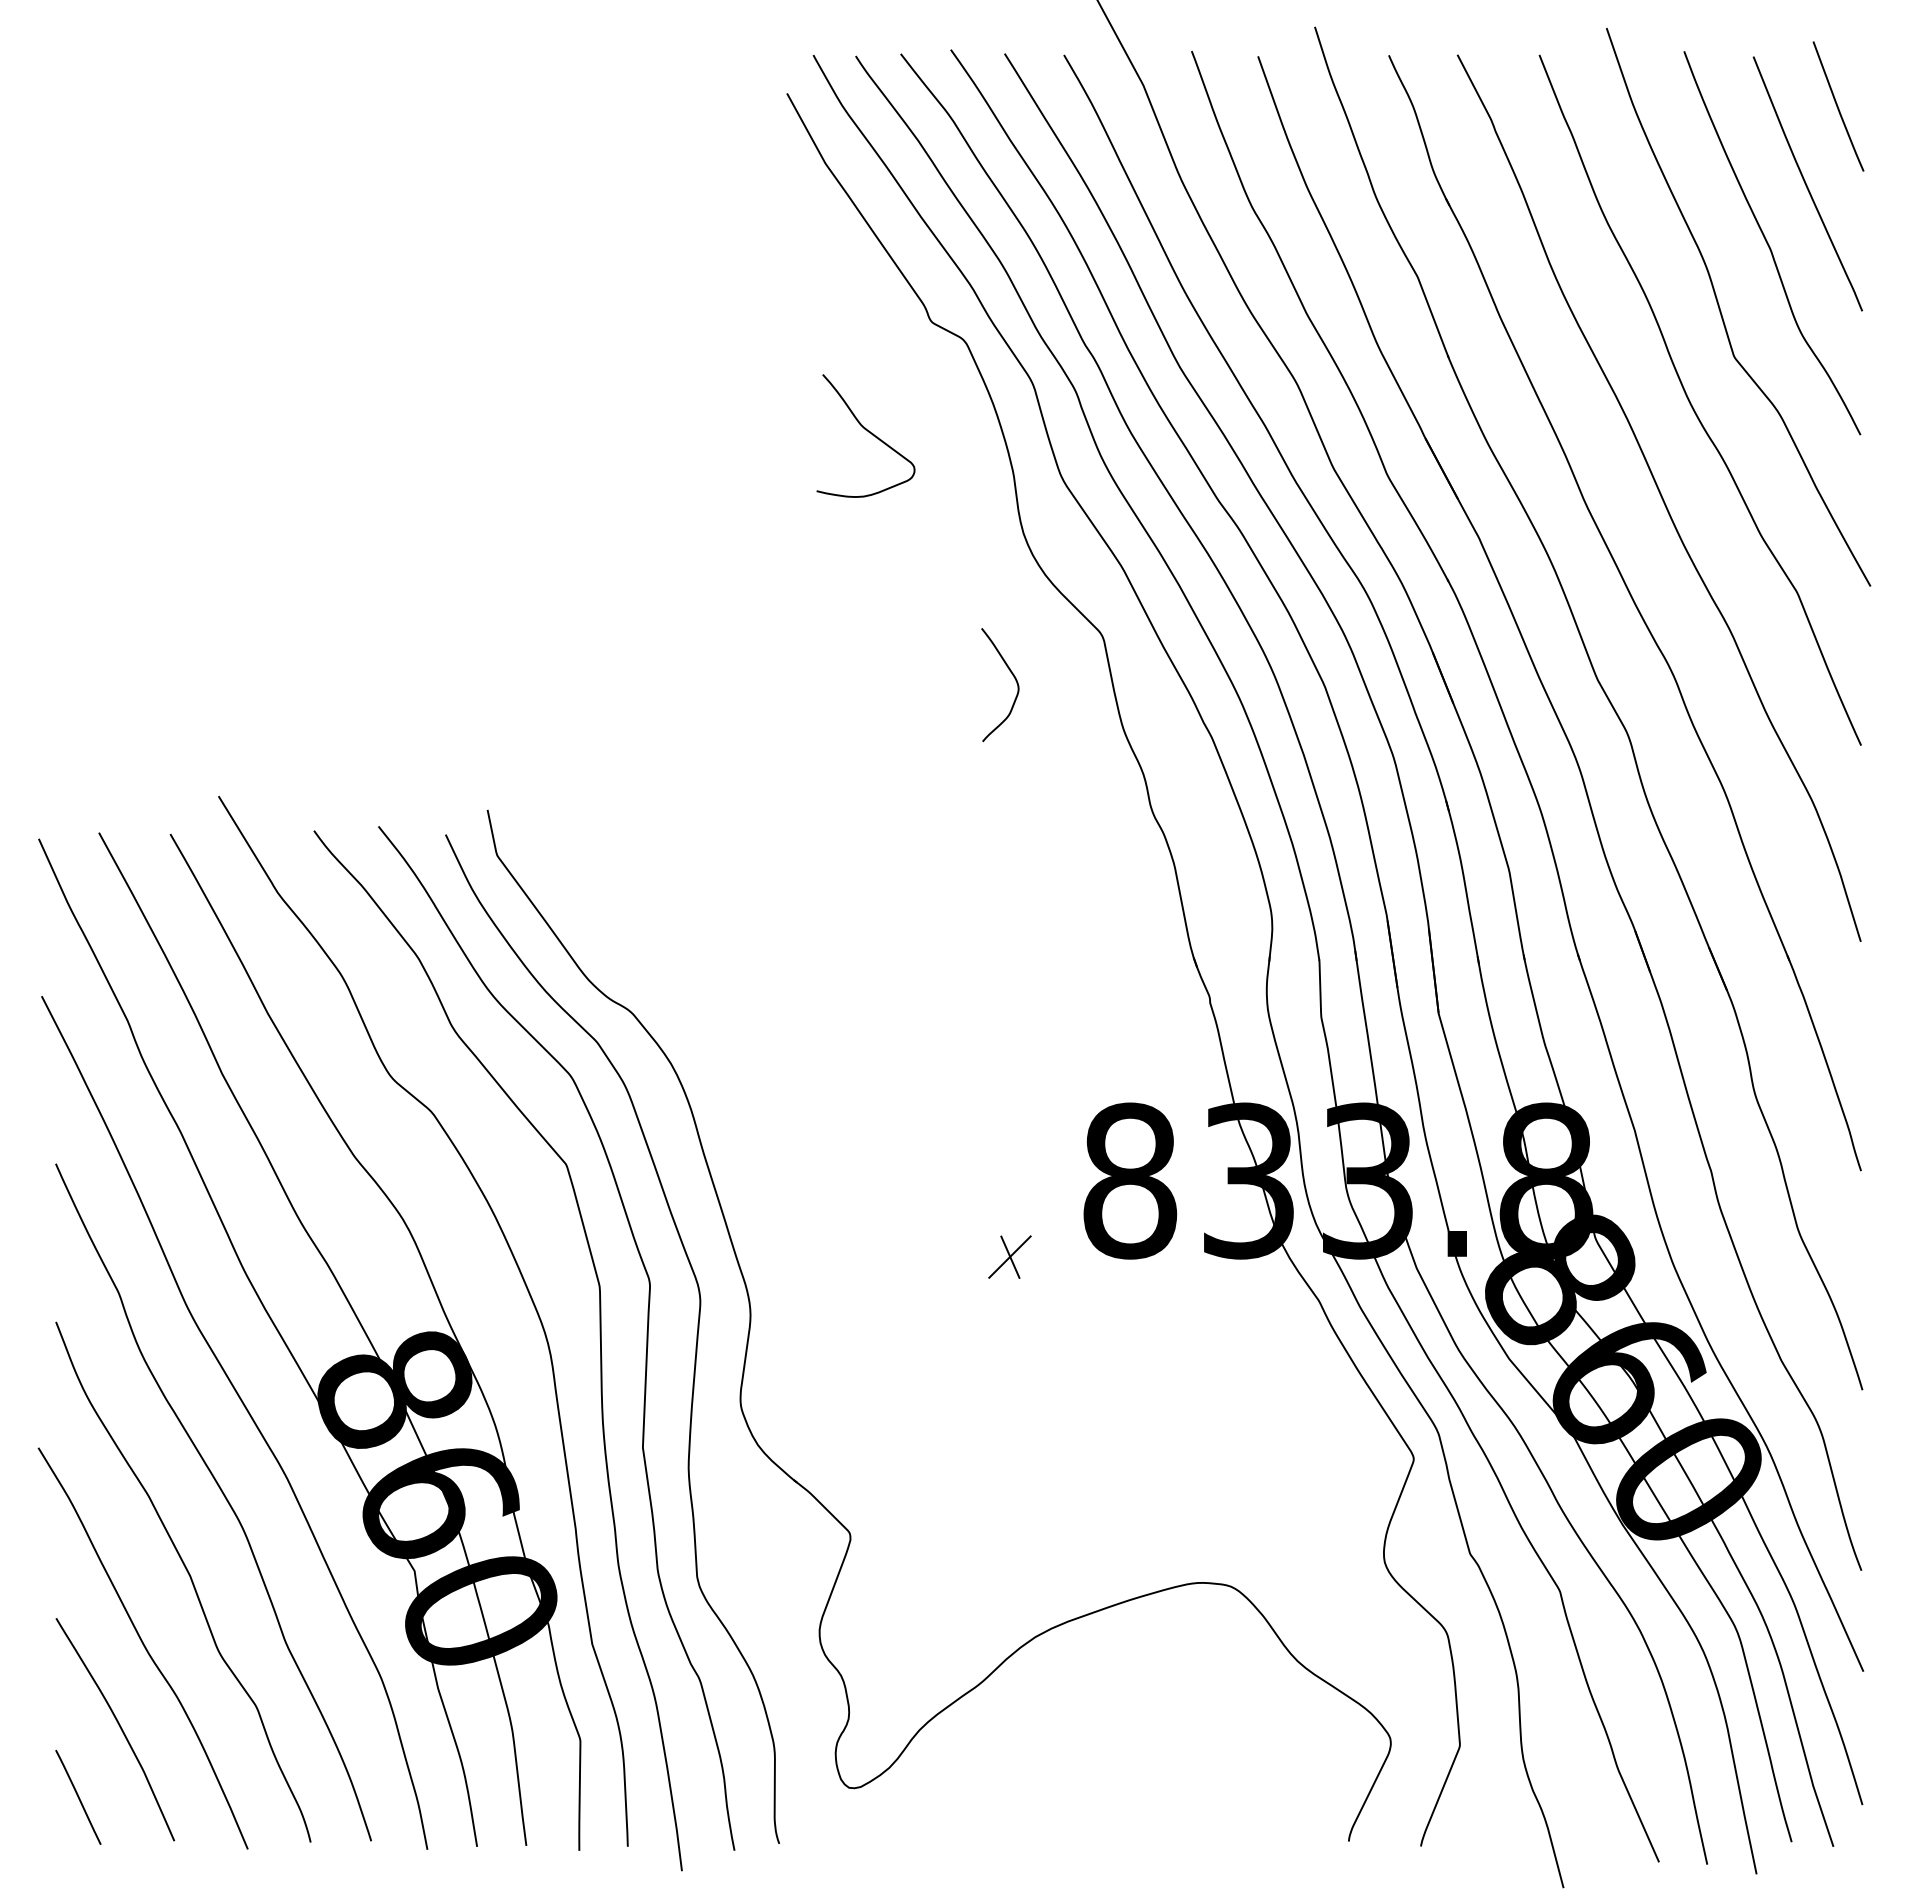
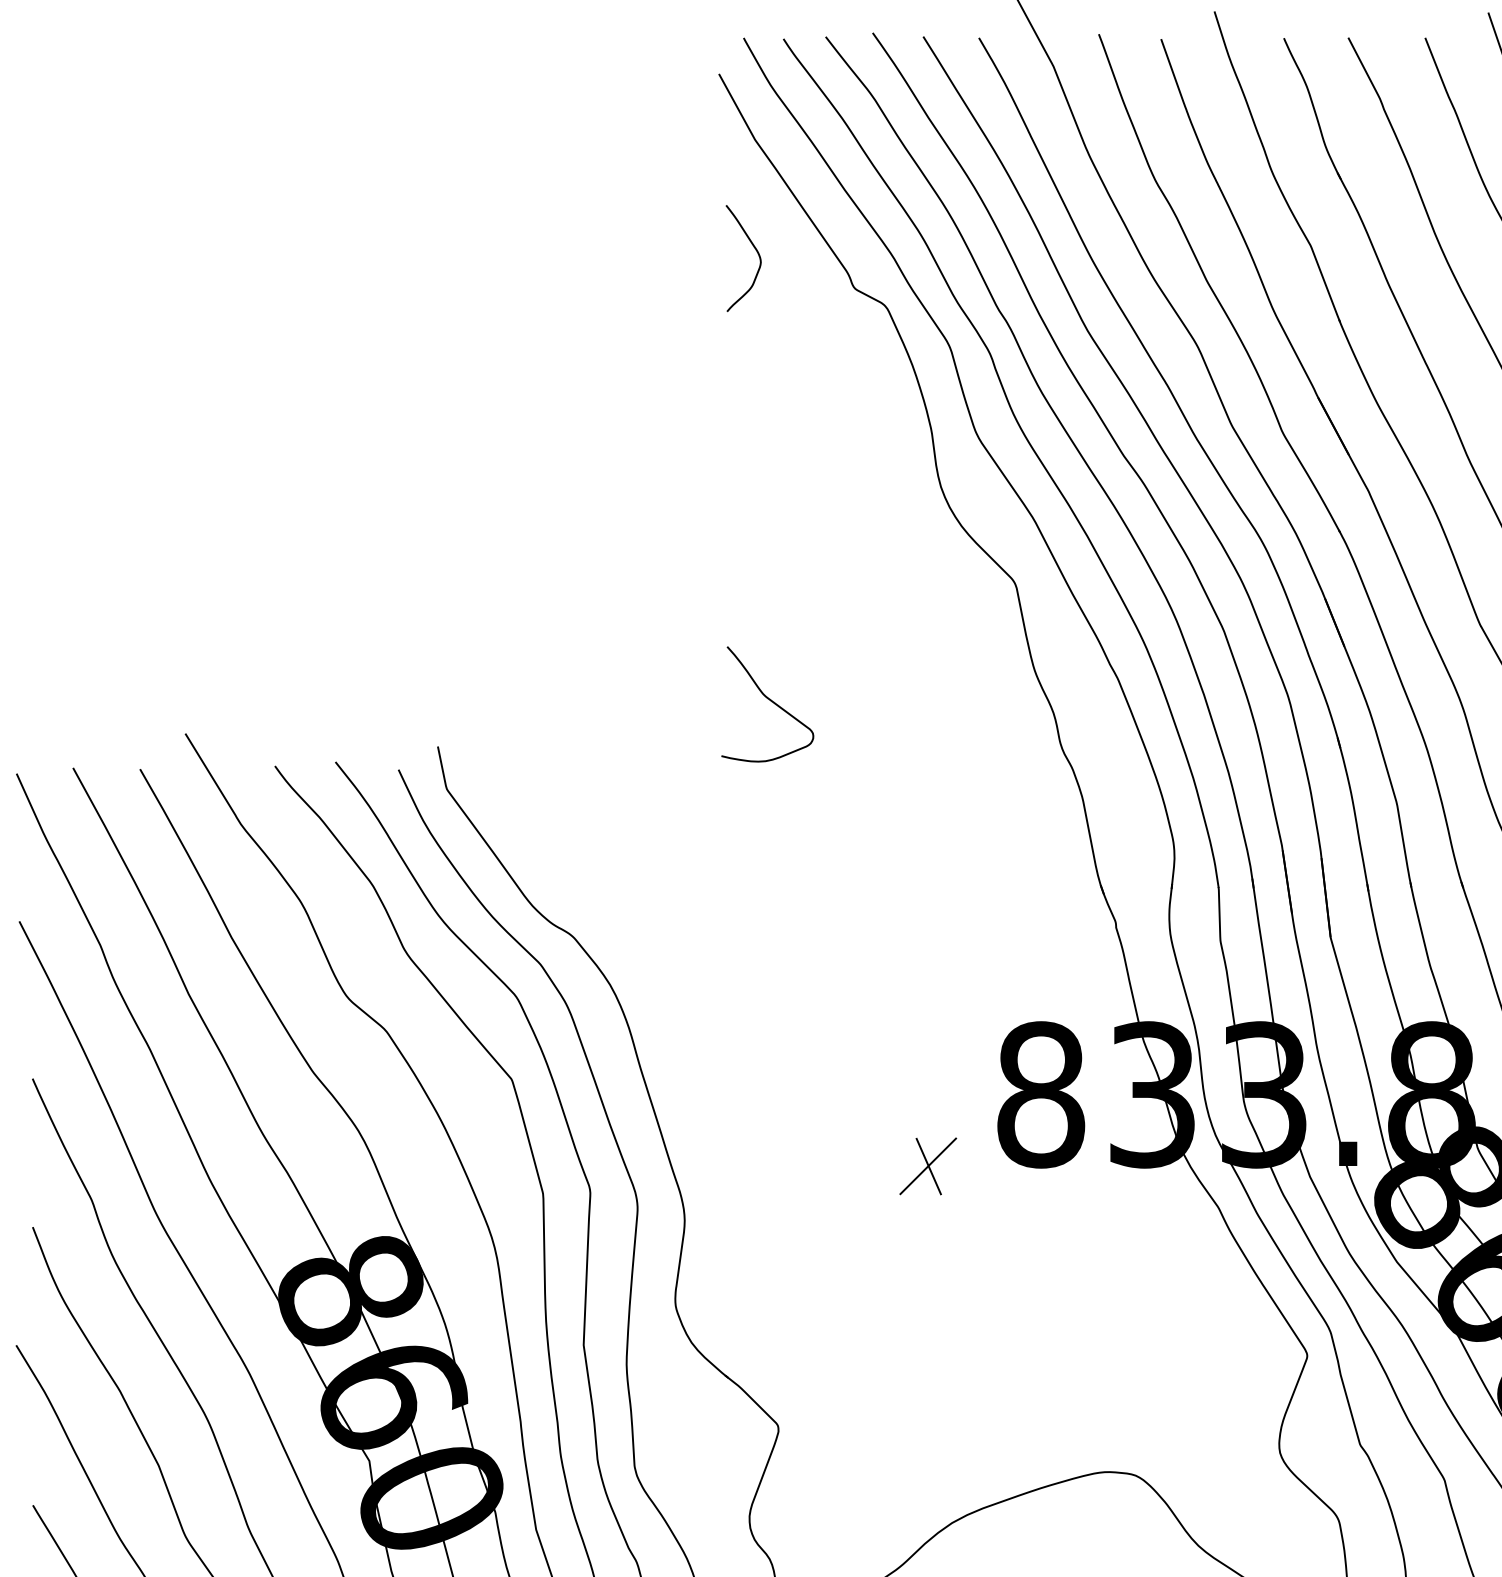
curve: (868, 432) -> (770, 701), moved
curve: (1013, 677) -> (756, 251), moved
part: (1009, 1256) -> (927, 1165), size x1.43

